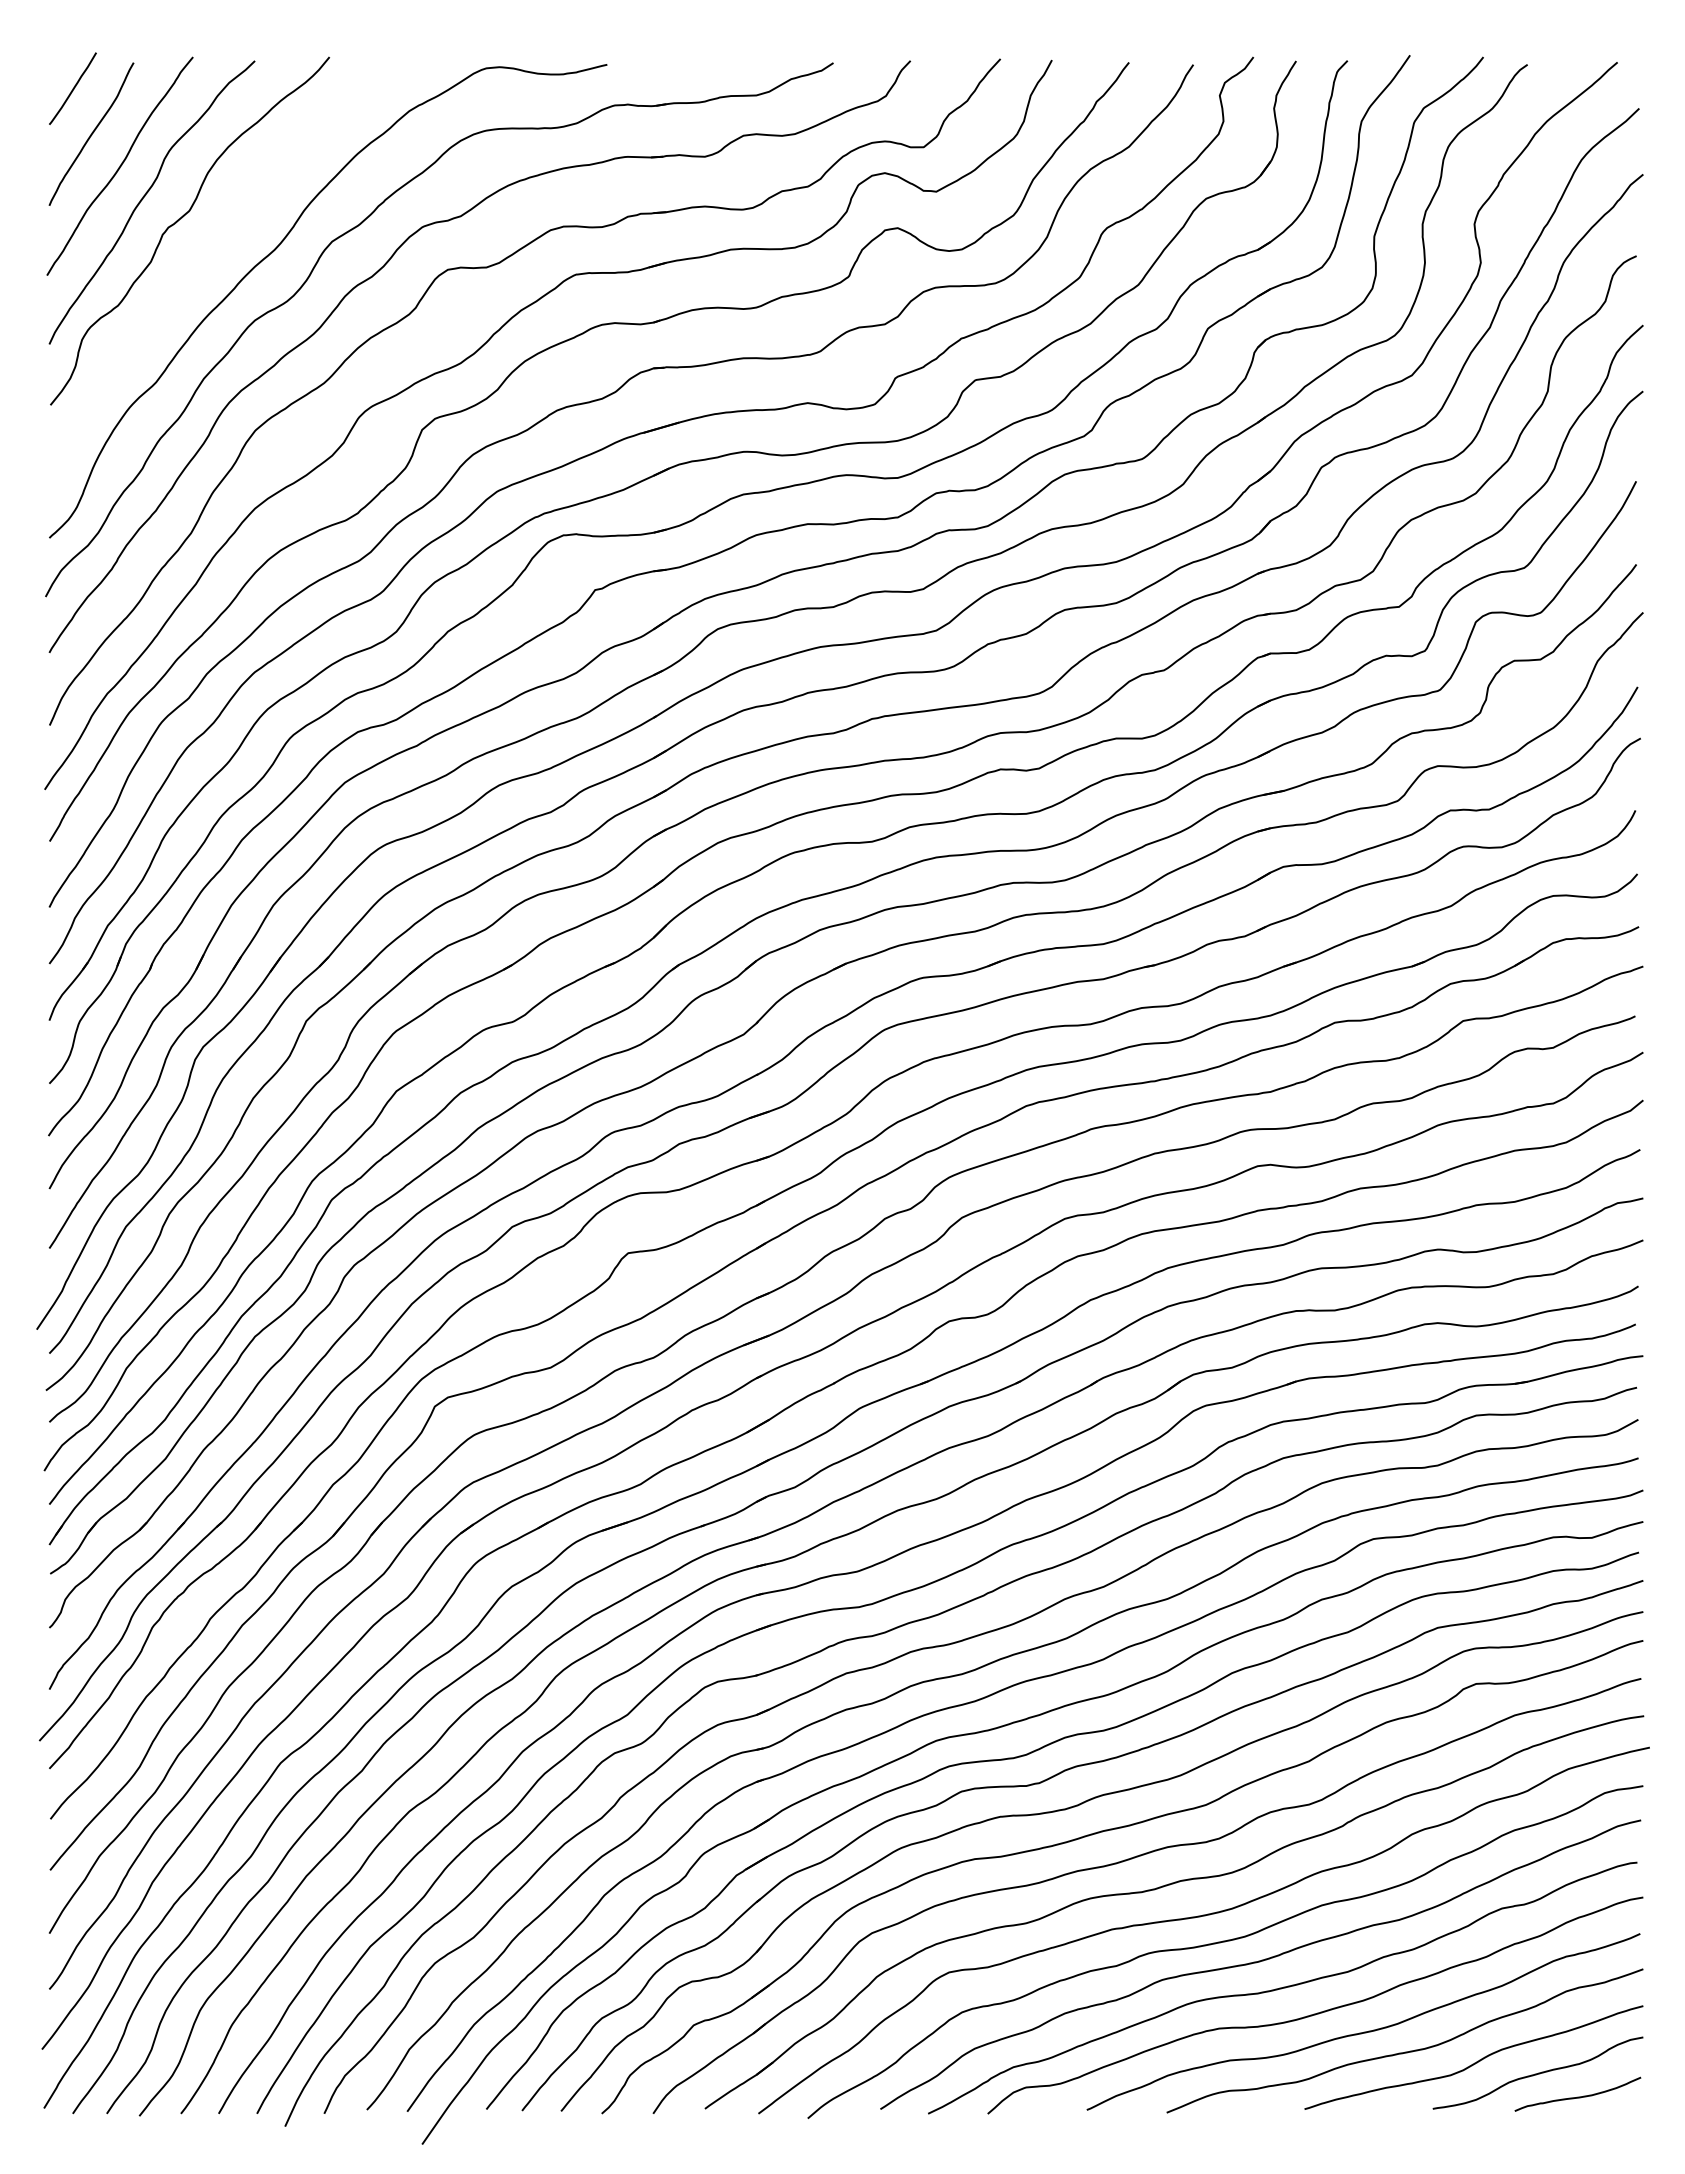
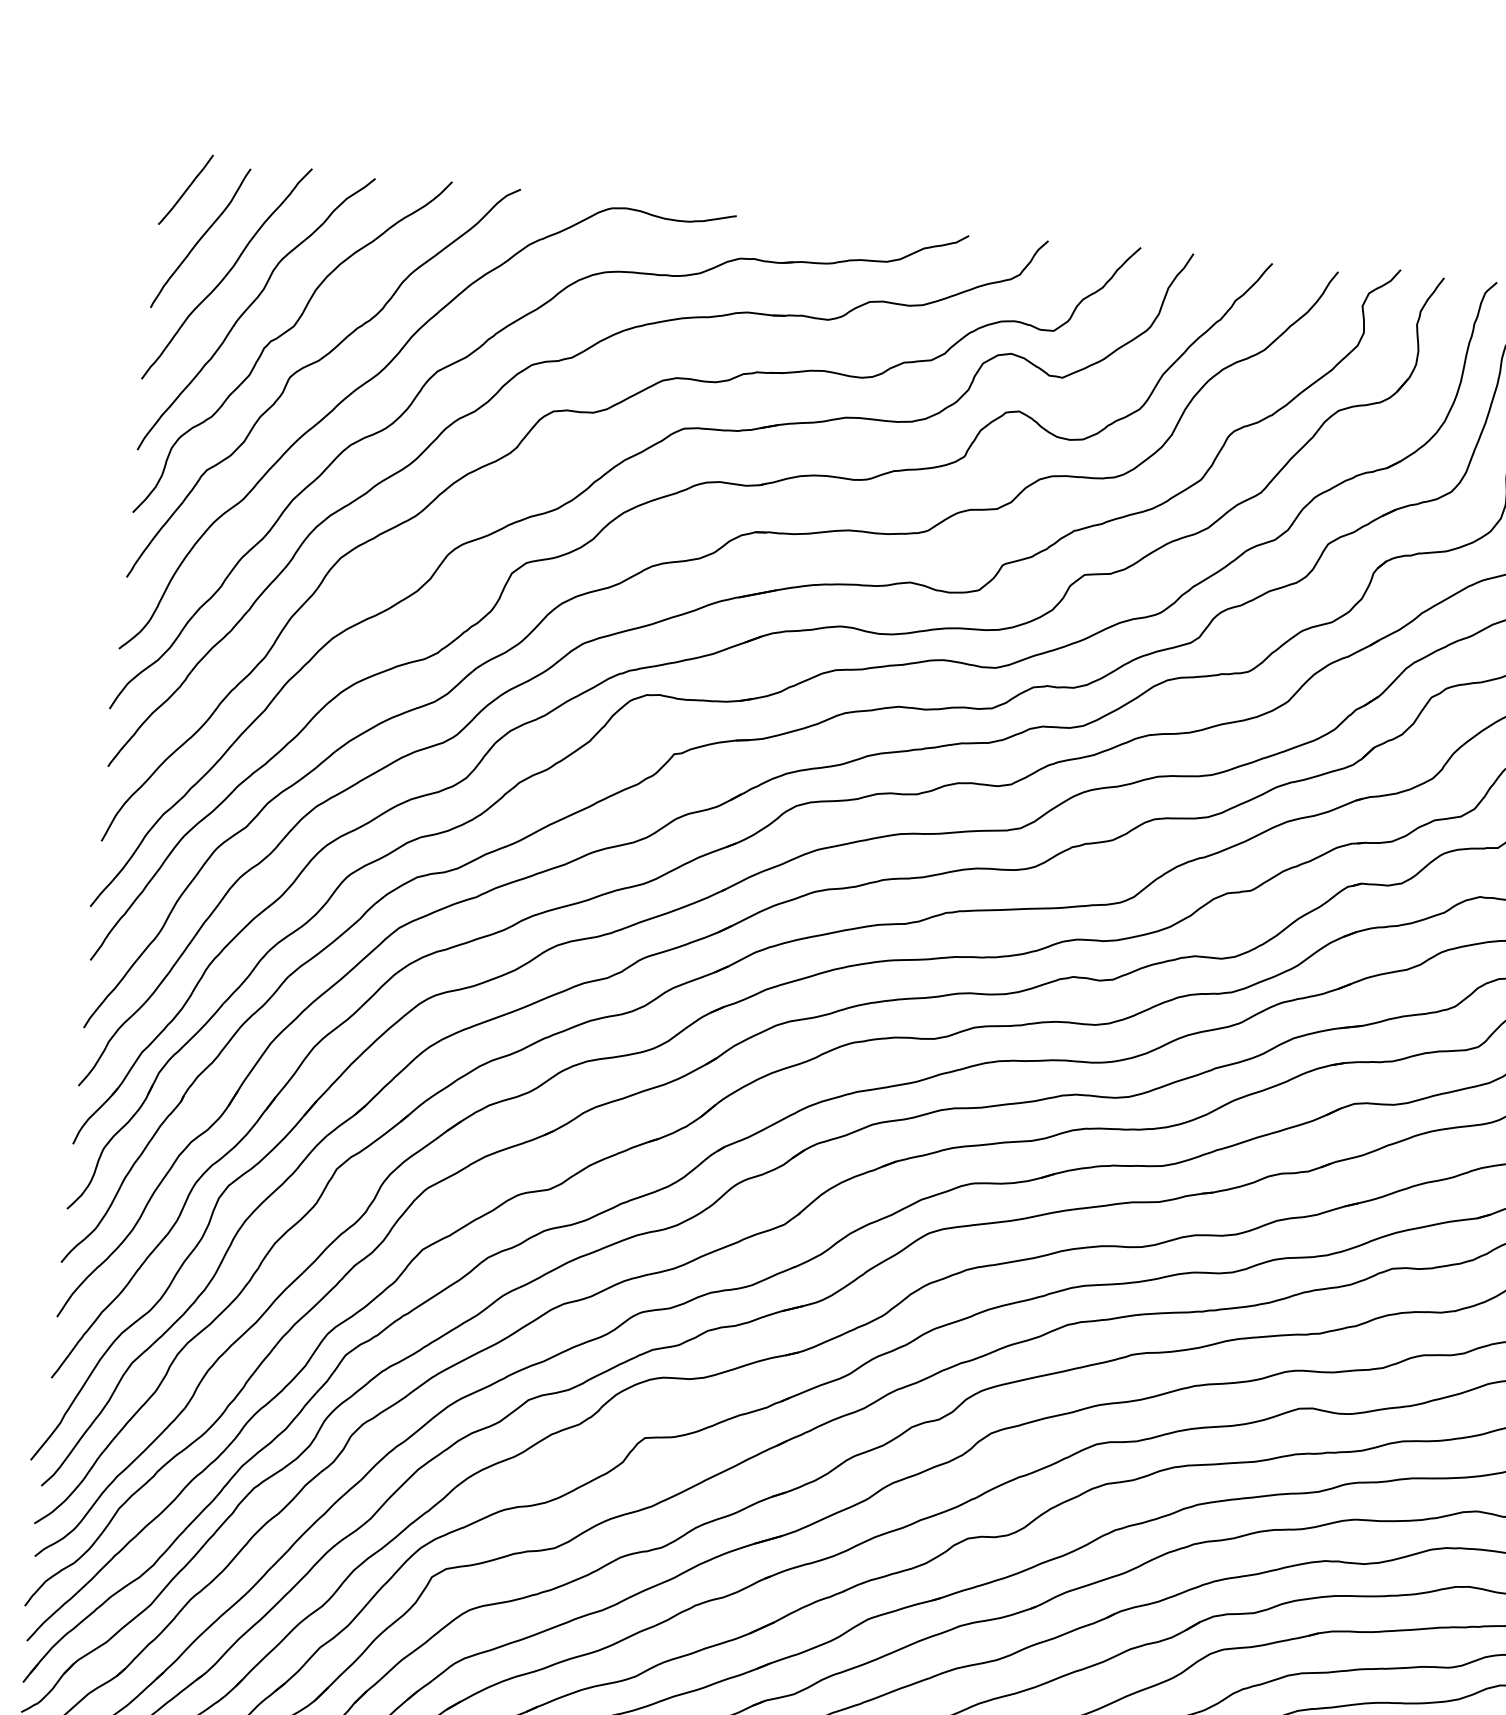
curve: (214, 244) -> (316, 363), added

